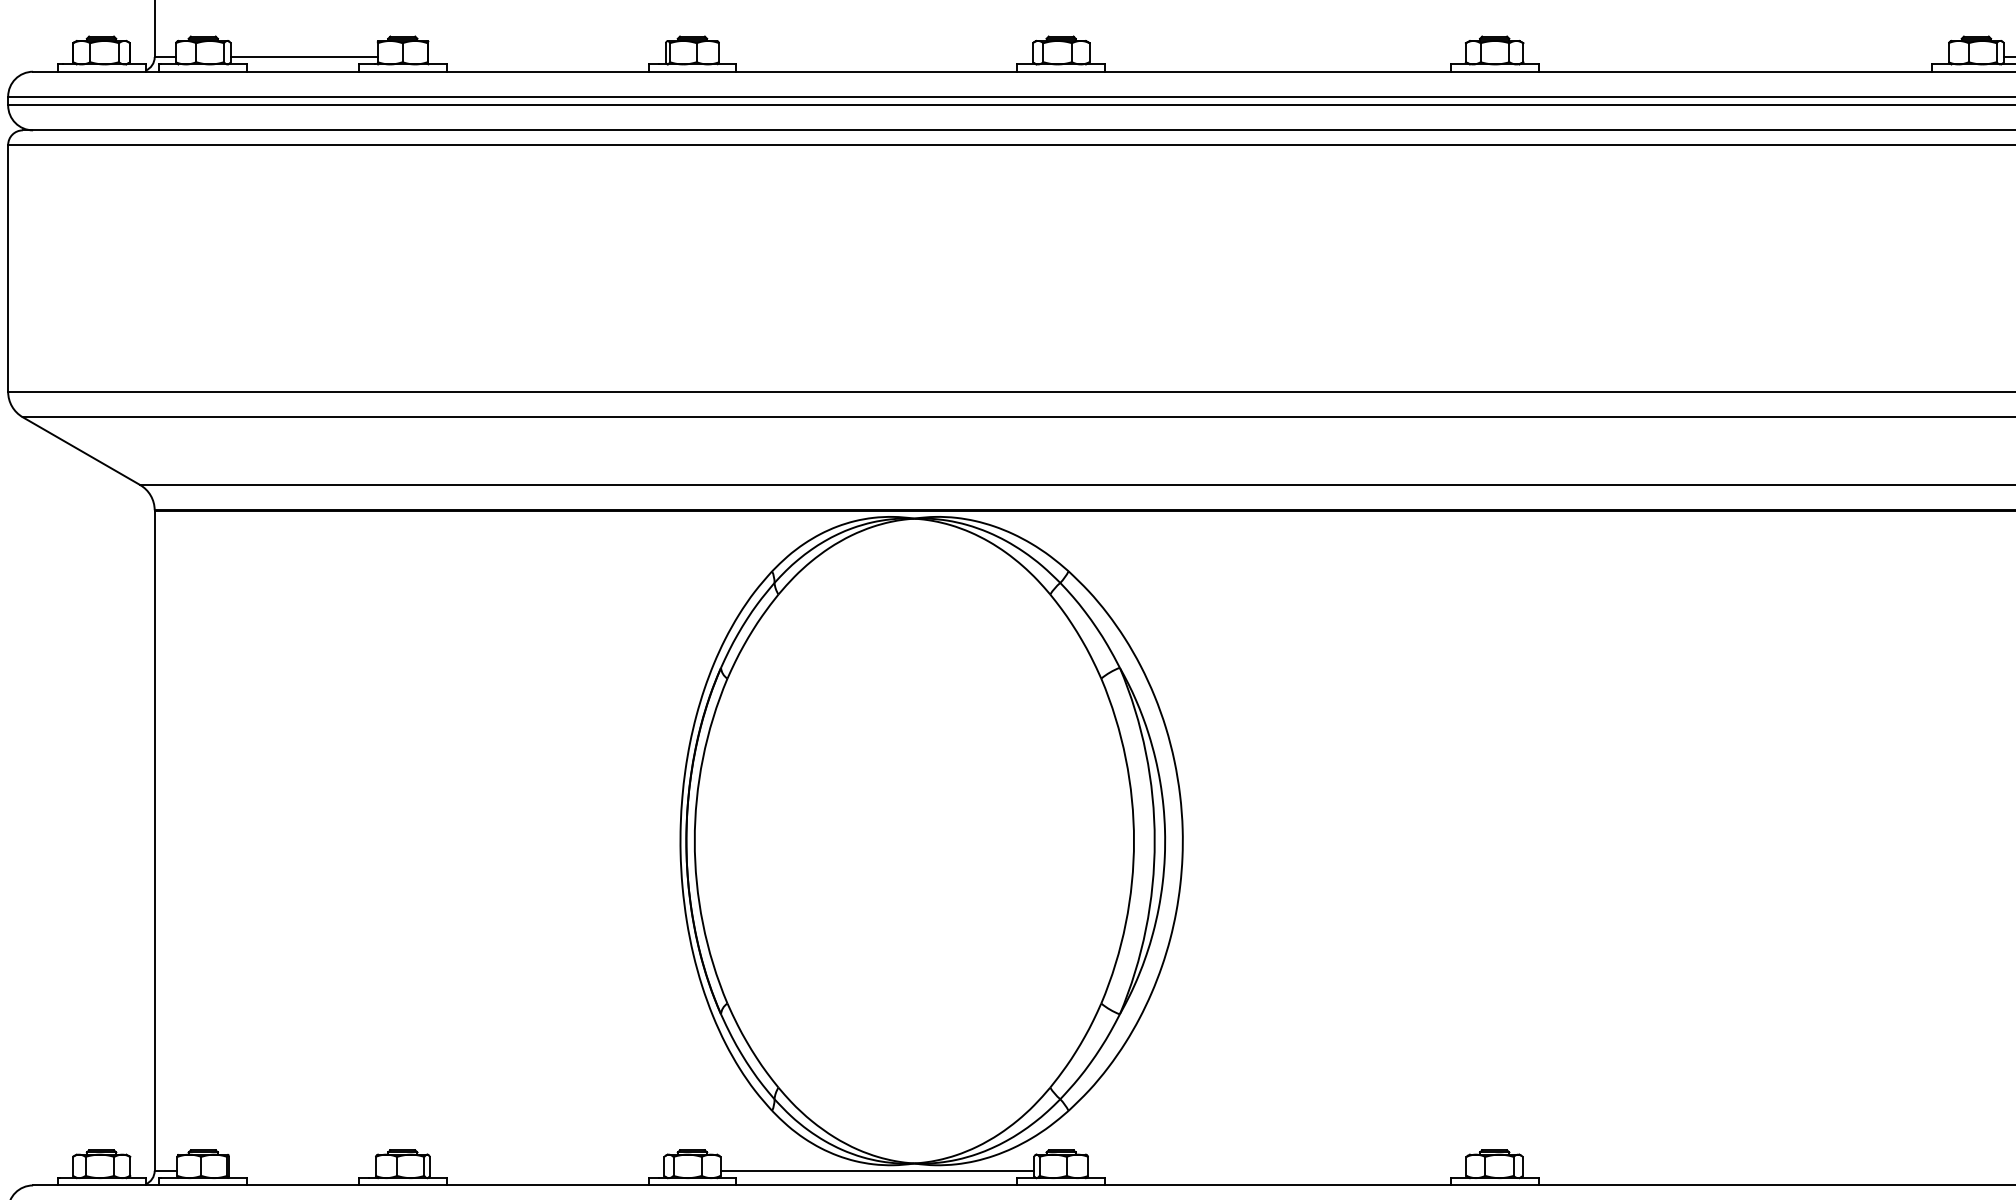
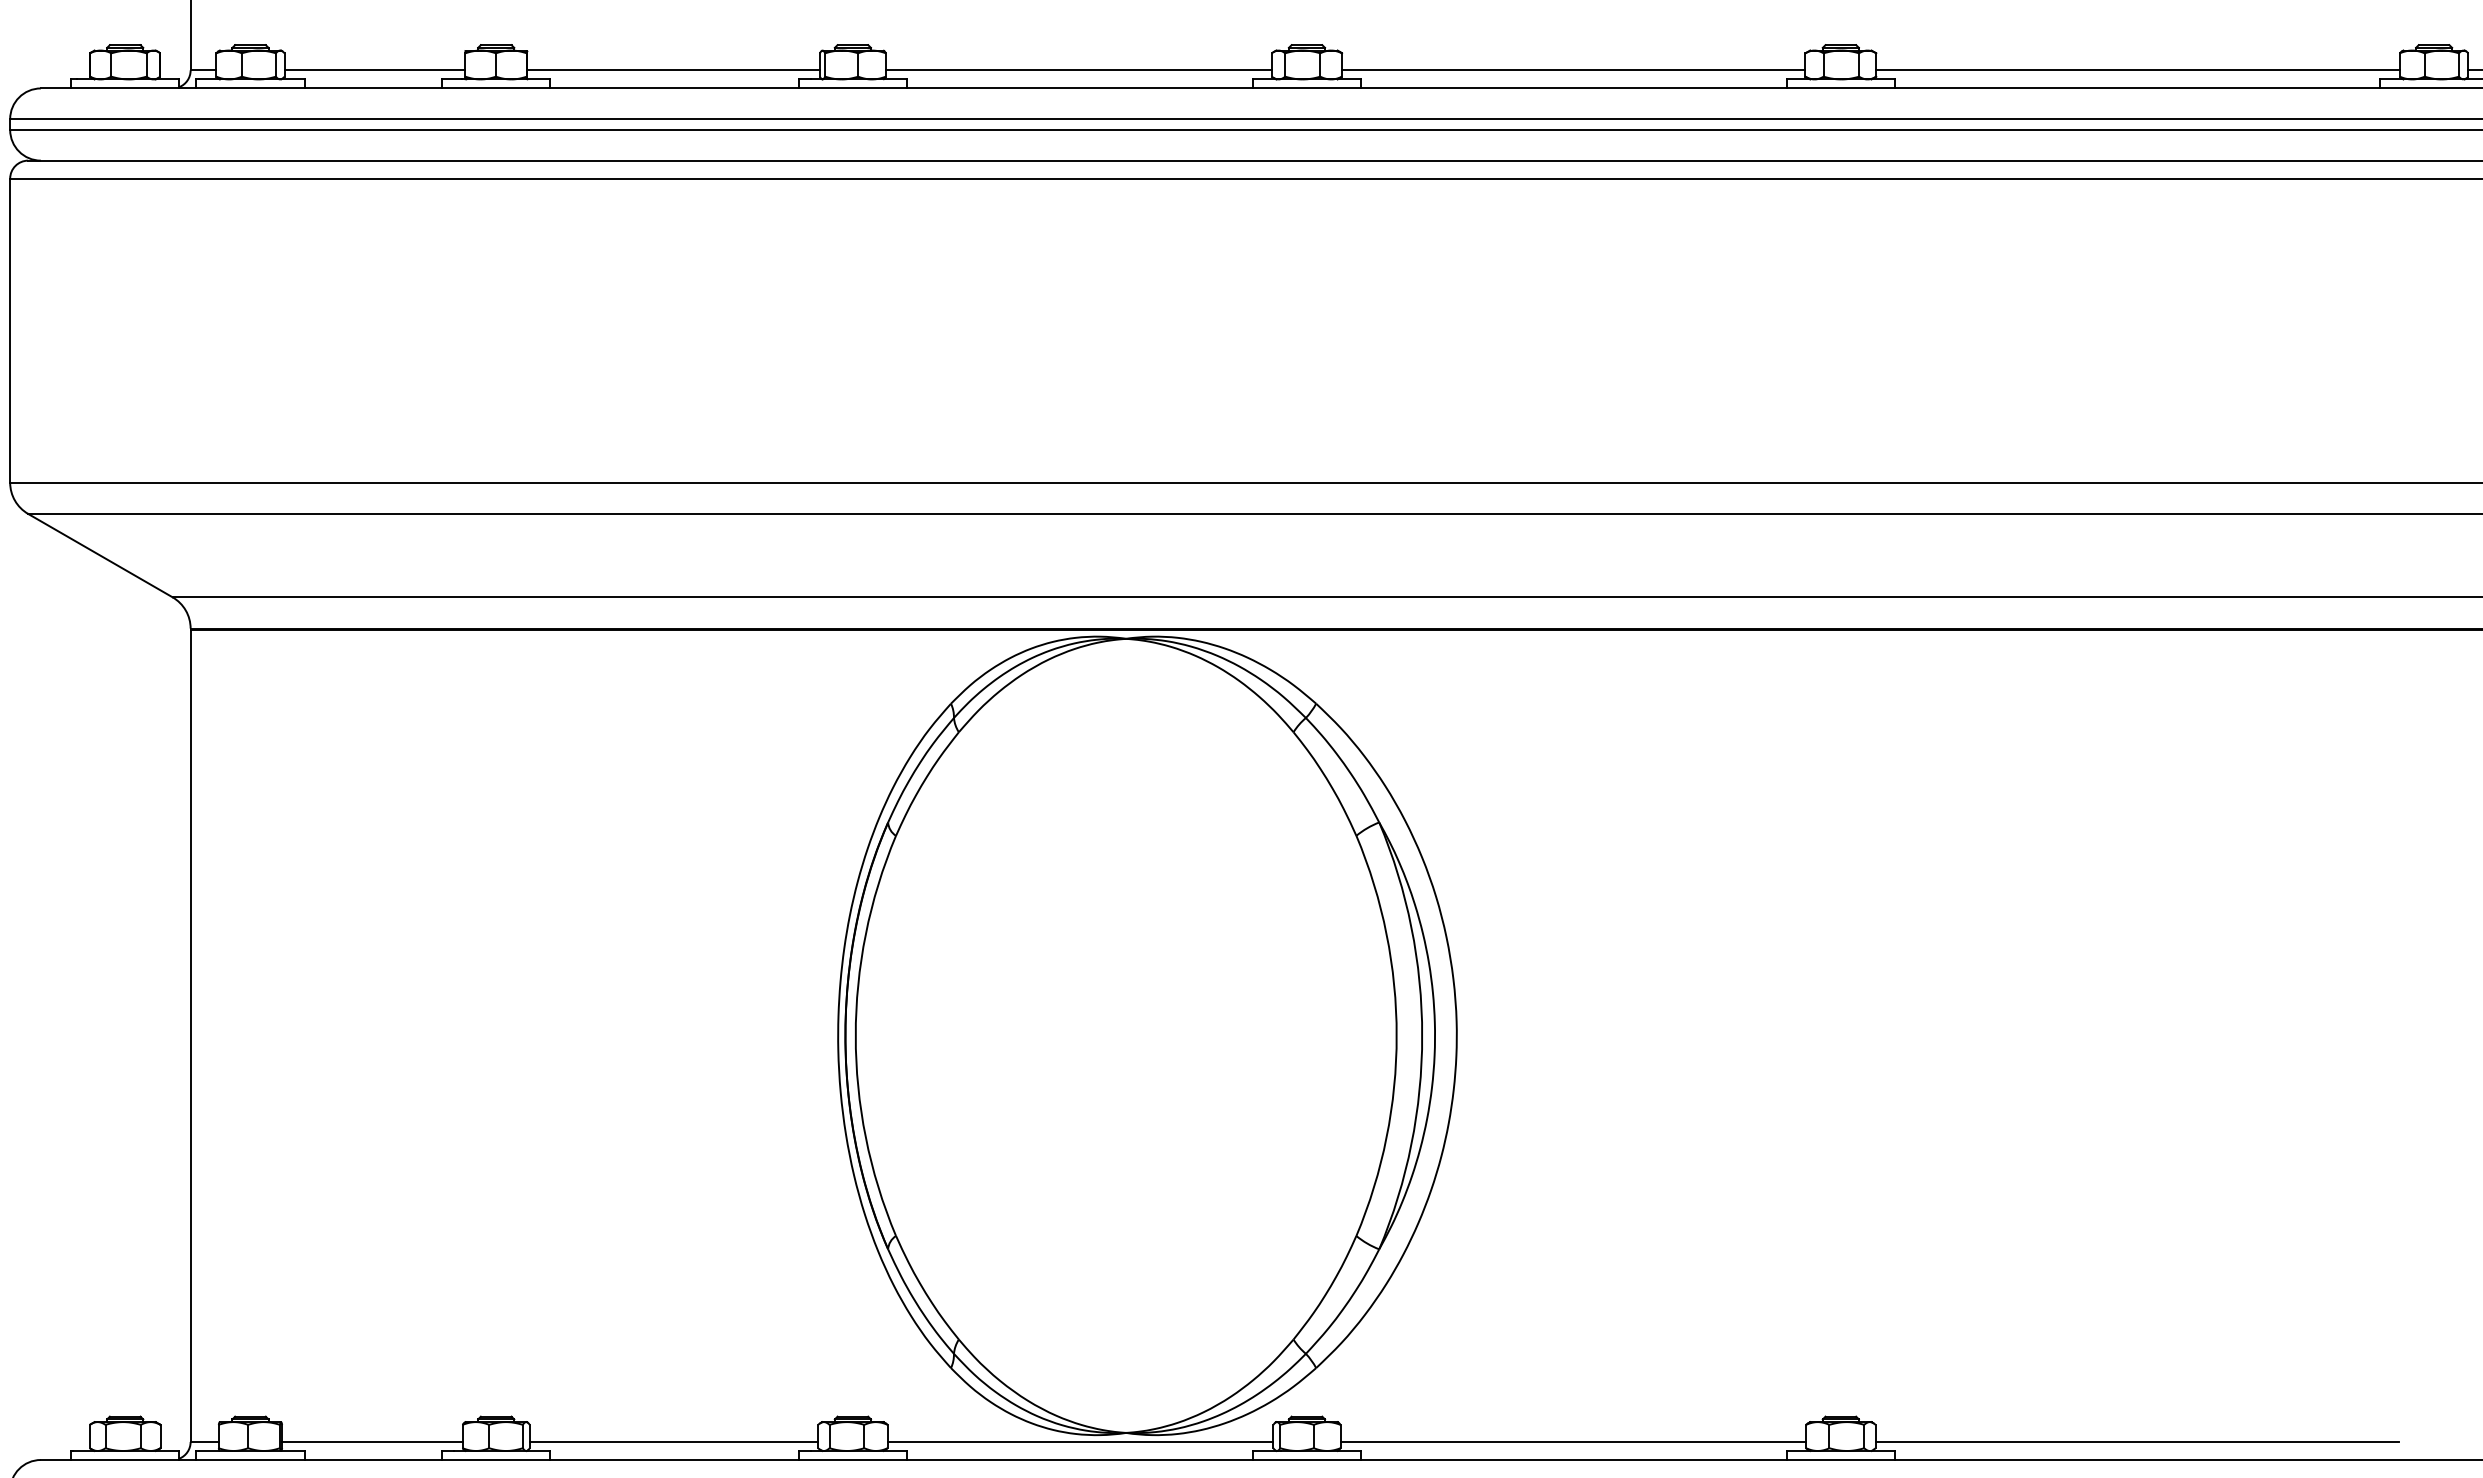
line: (546, 57) -> (673, 70), added
line: (875, 57) -> (1078, 70), added
line: (1277, 57) -> (1573, 70), added
line: (1735, 57) -> (2137, 70), added
line: (302, 1170) -> (372, 1441), added
line: (546, 1170) -> (673, 1441), added
line: (1277, 1170) -> (1573, 1441), added
line: (1734, 1170) -> (2136, 1441), added

